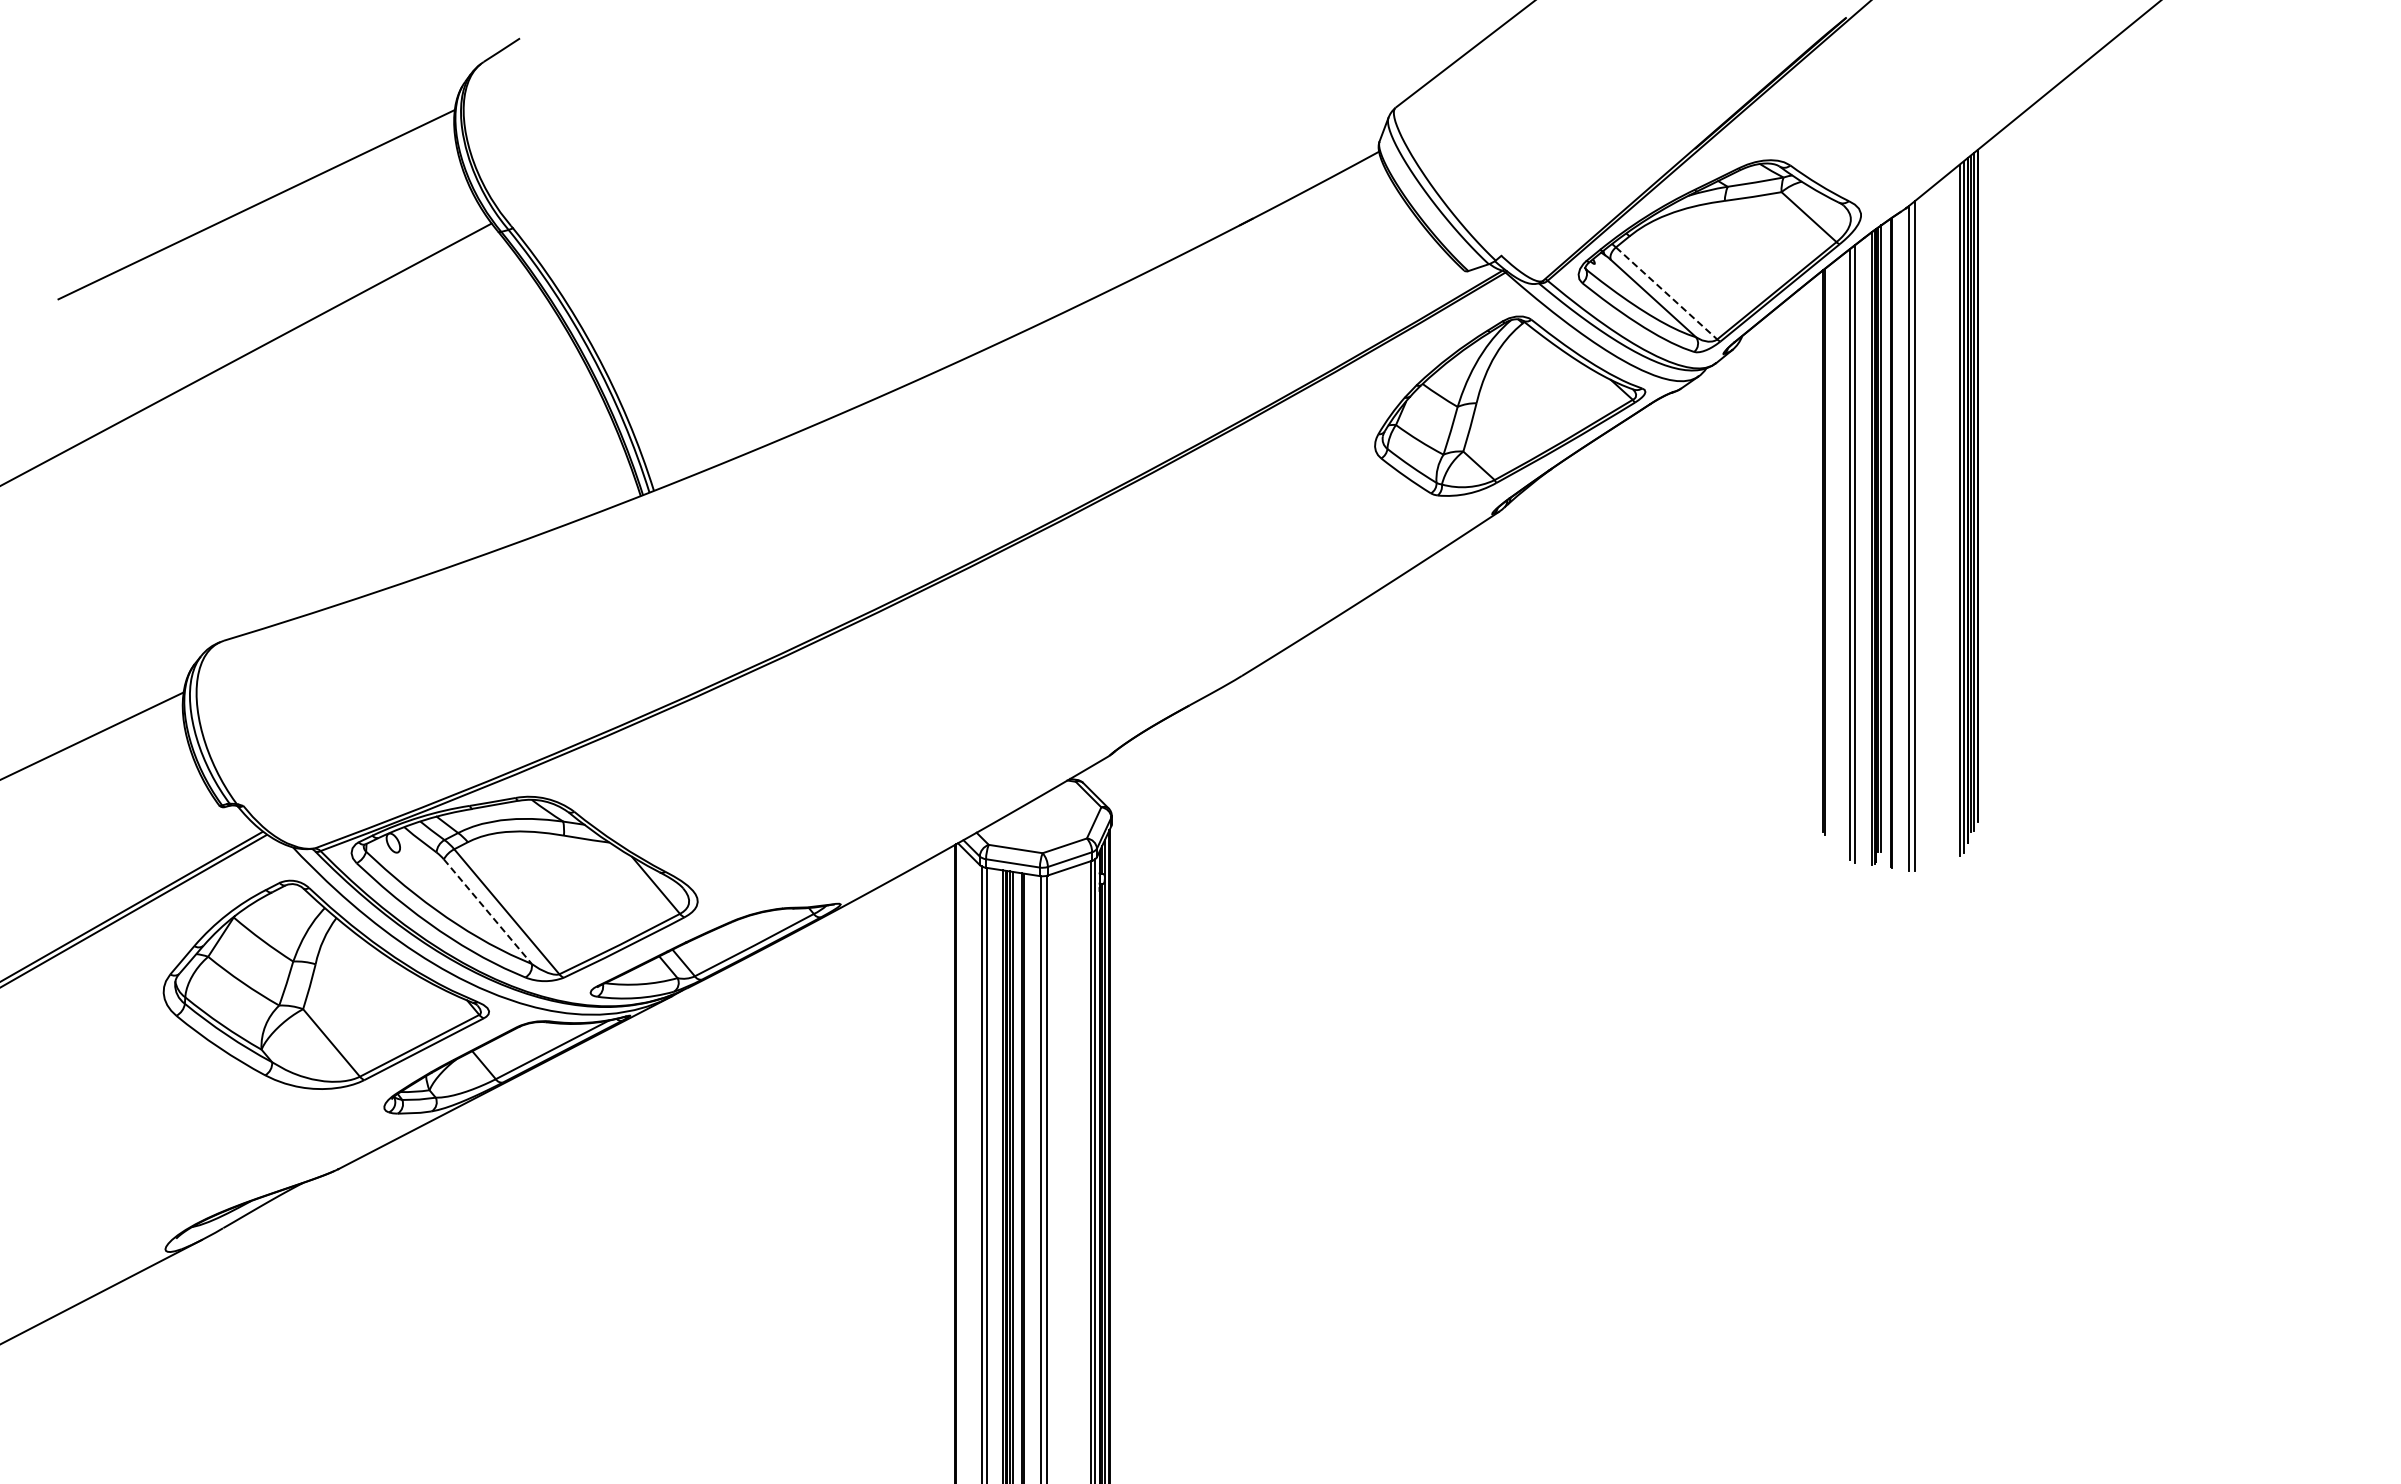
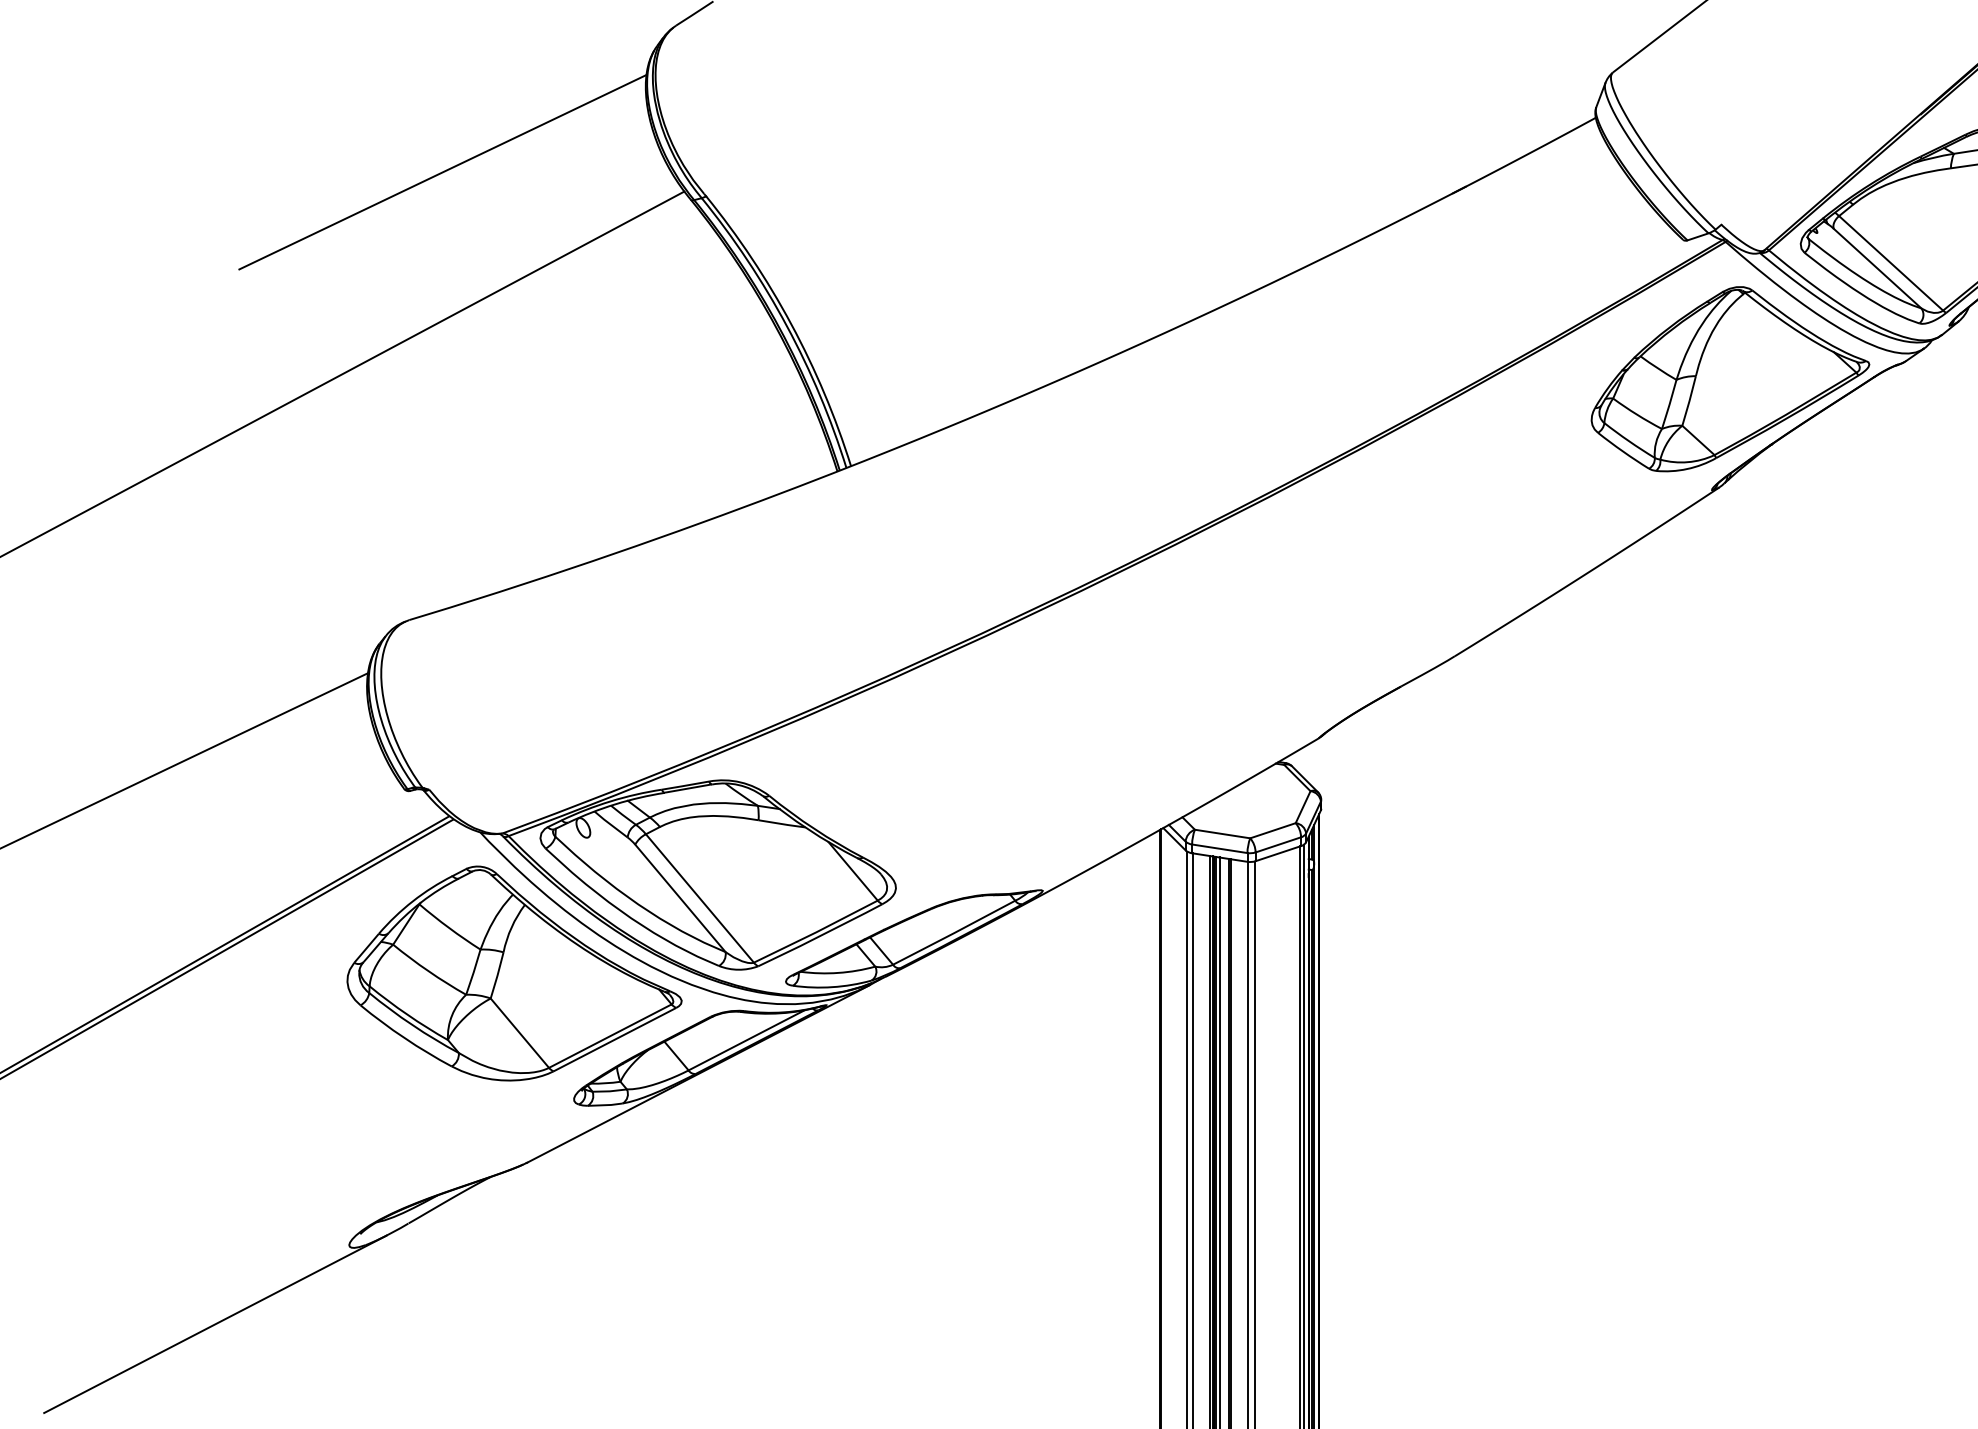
line: (1666, 293) -> (1890, 263), dashed -> solid
line: (488, 912) -> (681, 899), dashed -> solid

